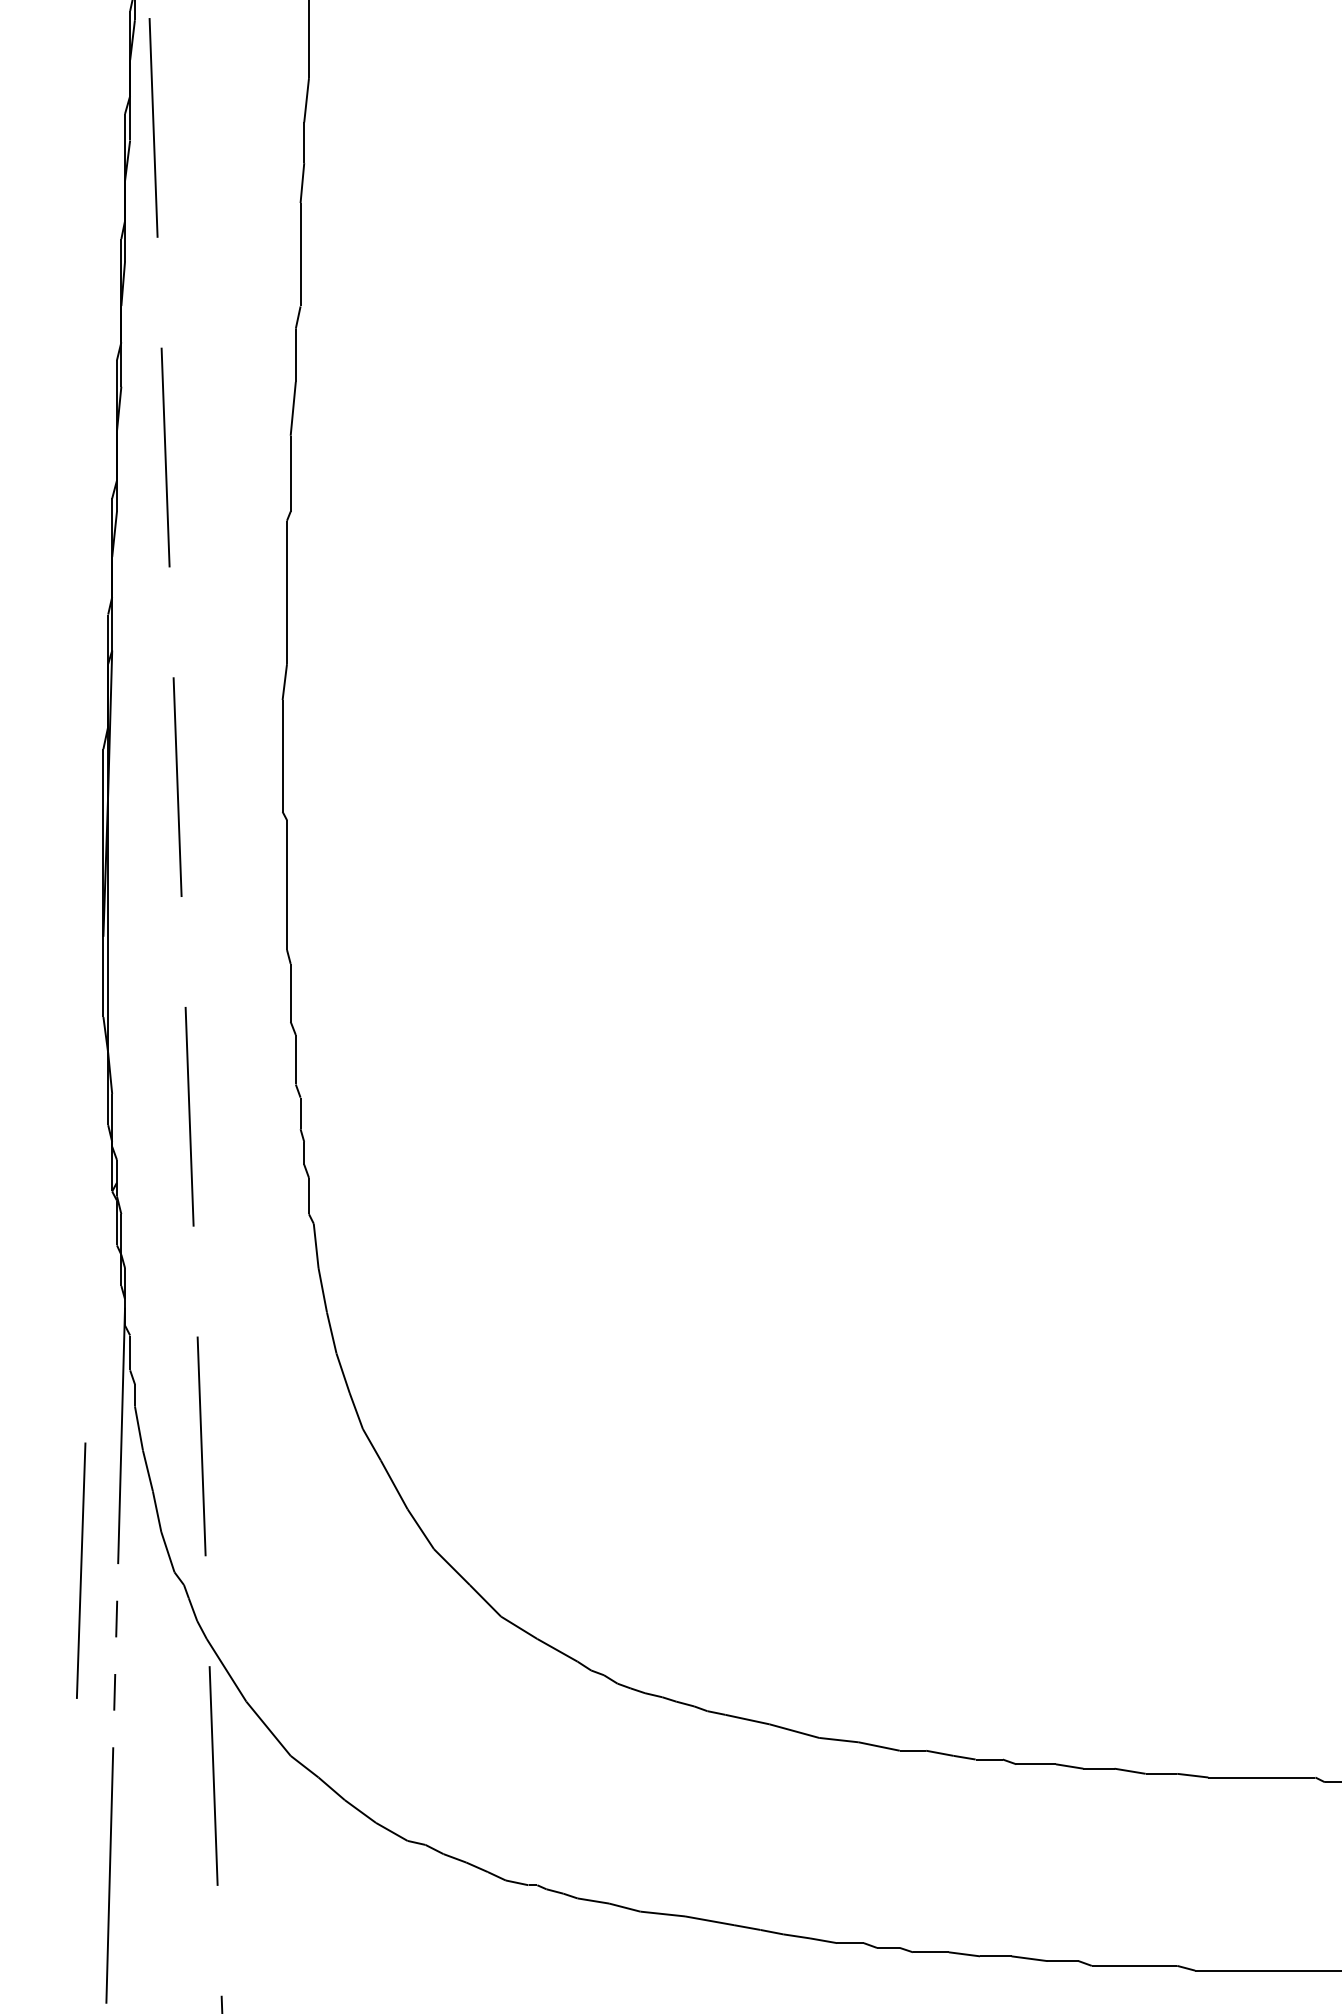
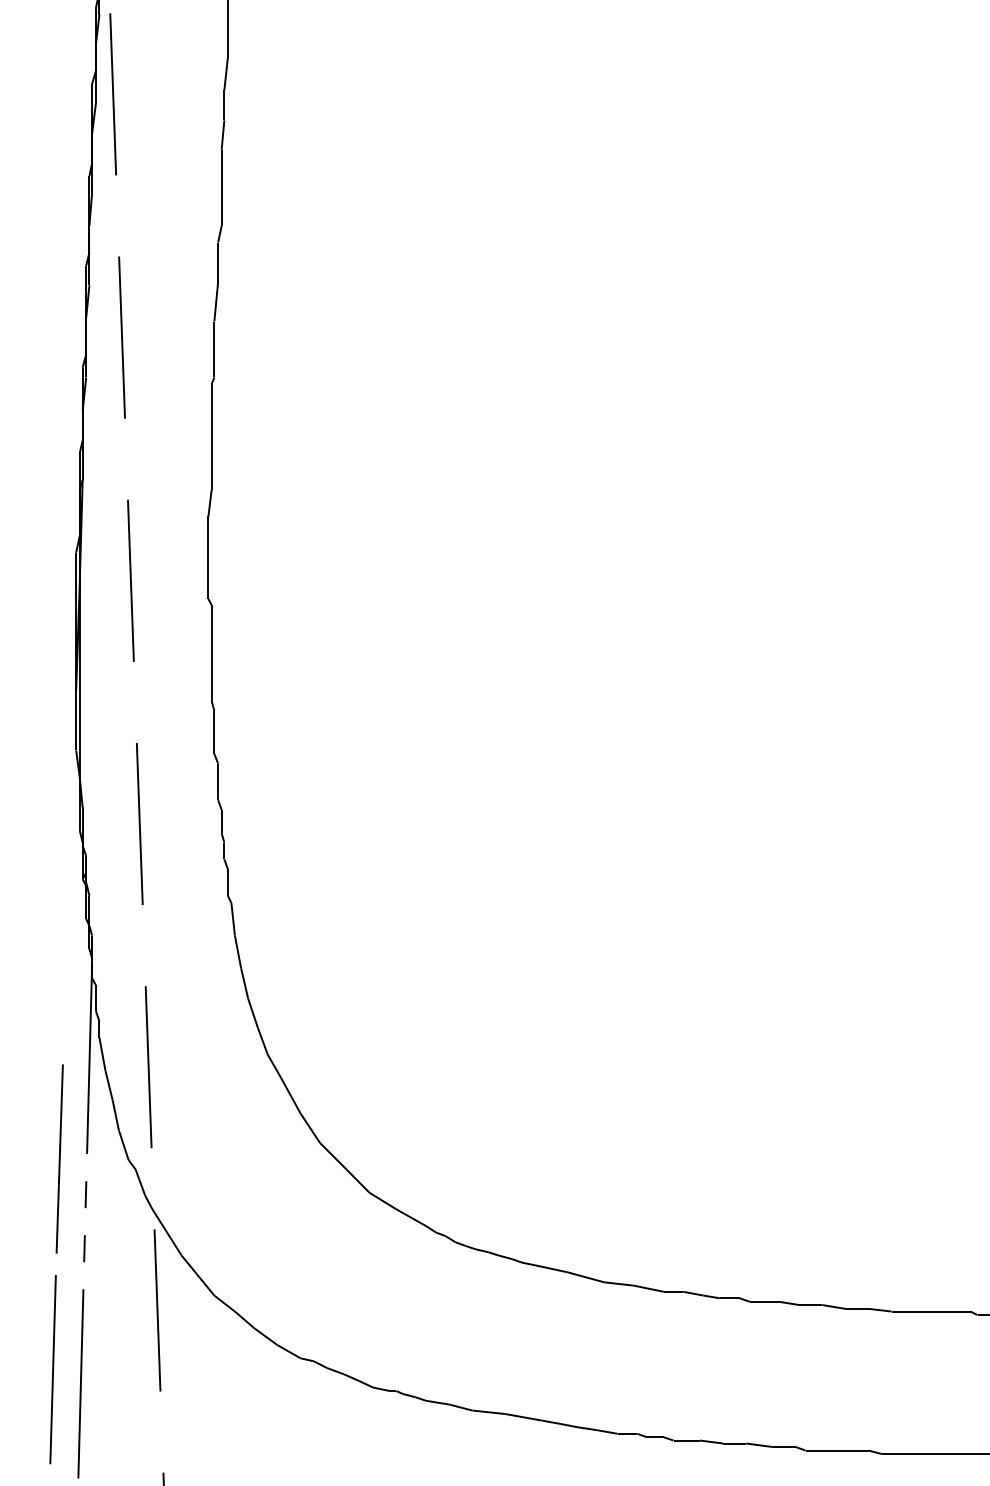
line: (71, 1856) -> (52, 1369), added

